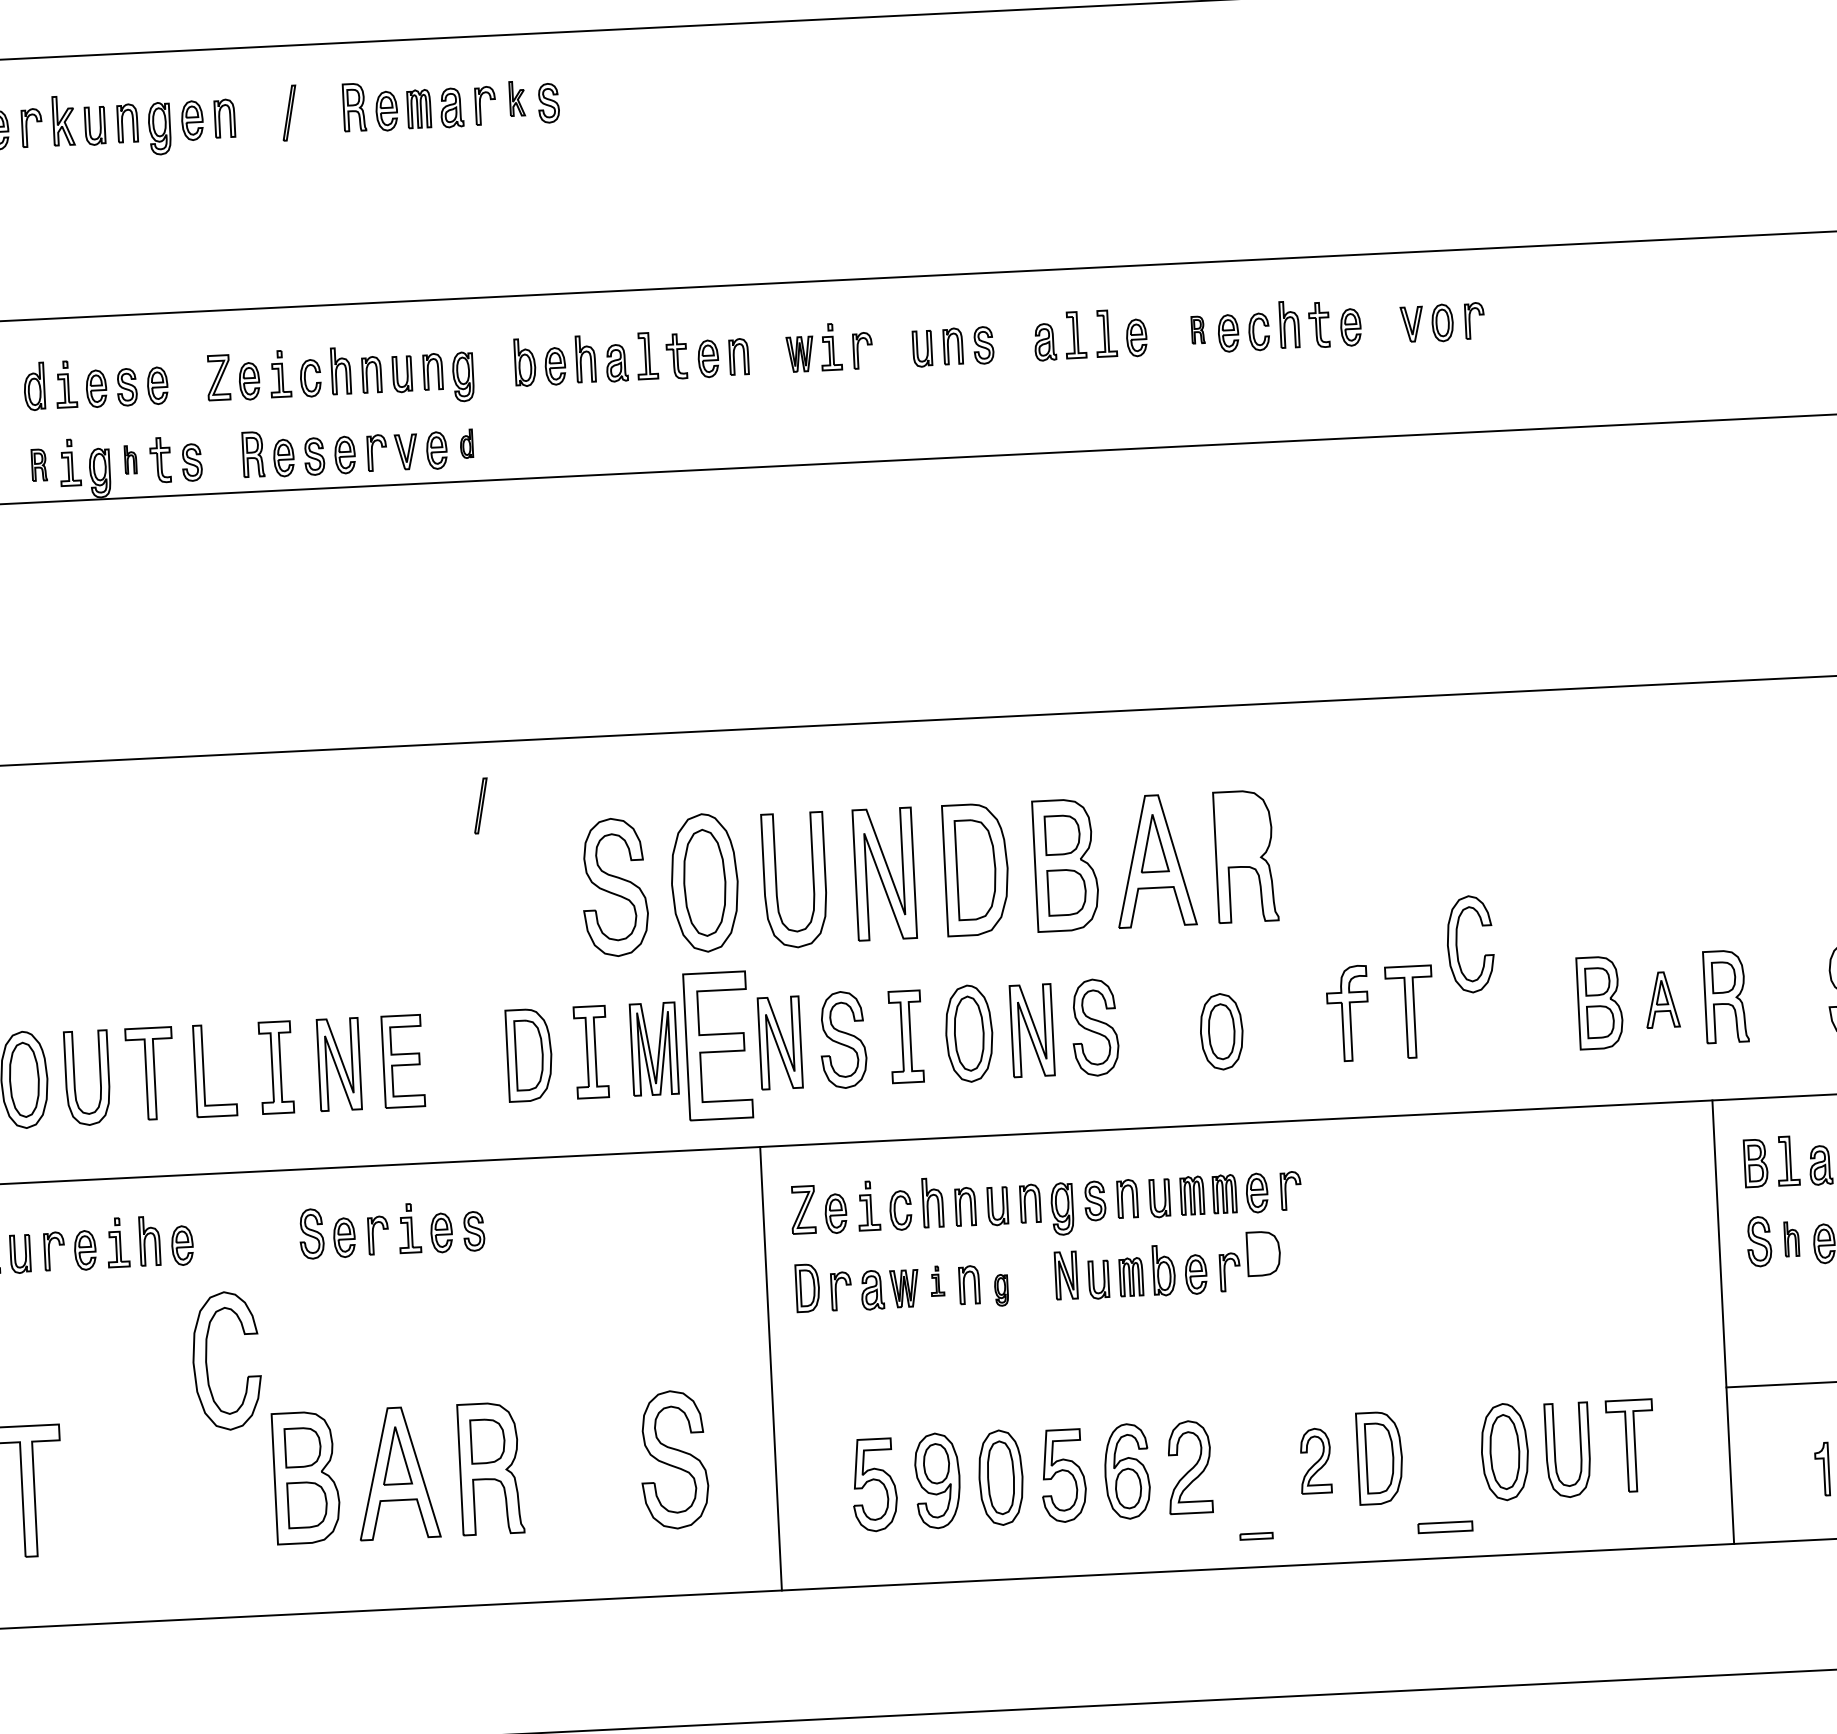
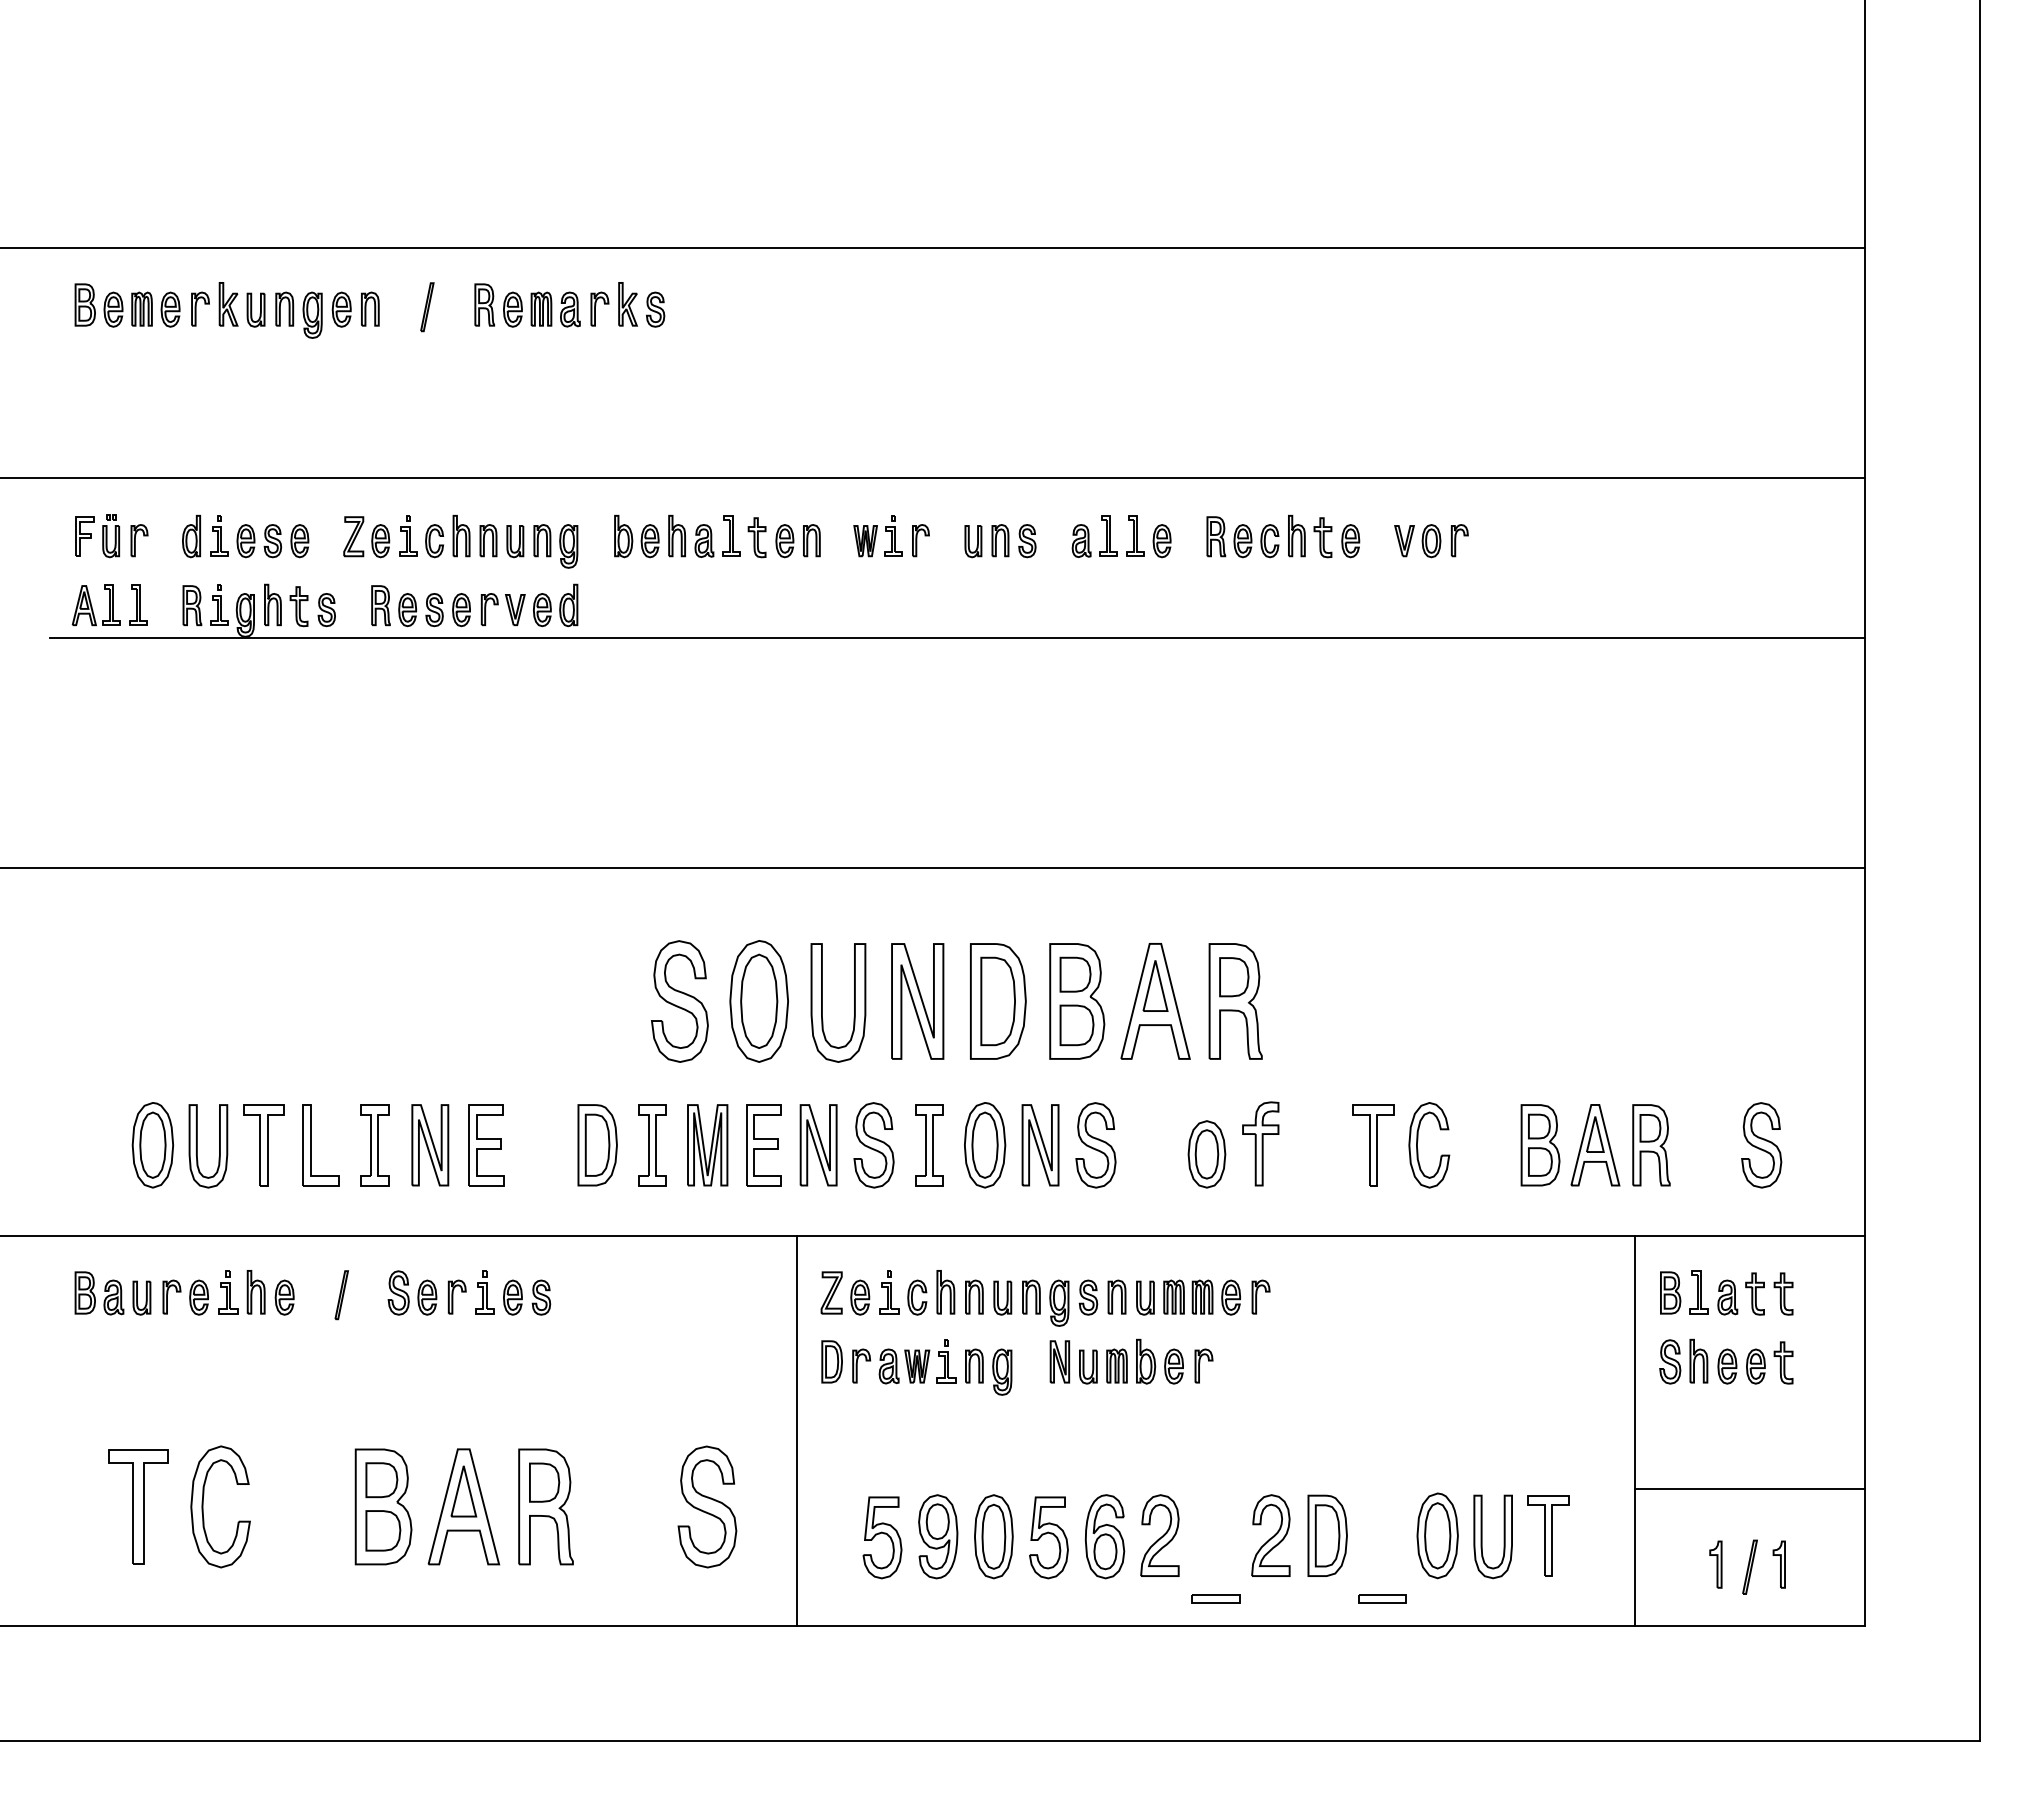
part: (516, 98) -> (627, 304), size x1.43
part: (1198, 329) -> (1216, 536), size x1.67
part: (466, 443) -> (568, 605), size x1.67
part: (130, 459) -> (272, 604), size x1.67
part: (39, 464) -> (192, 605), size x1.43
part: (480, 806) -> (341, 1295), moved
part: (1458, 949) -> (1418, 1149), moved
part: (1662, 1000) -> (1595, 1145), size x1.67
part: (1347, 1013) -> (1260, 1143), moved
part: (717, 1046) -> (763, 1145), size x0.62
part: (1791, 1238) -> (1698, 1360), size x1.43
part: (1263, 1254) -> (1234, 977), moved
part: (937, 1281) -> (946, 1361), size x1.67
part: (1001, 1289) -> (1002, 1371), size x1.67
part: (207, 1361) -> (203, 1506), moved
part: (1315, 1460) -> (1270, 1535), size x1.43
part: (1256, 1535) -> (1215, 1598), size x1.67

